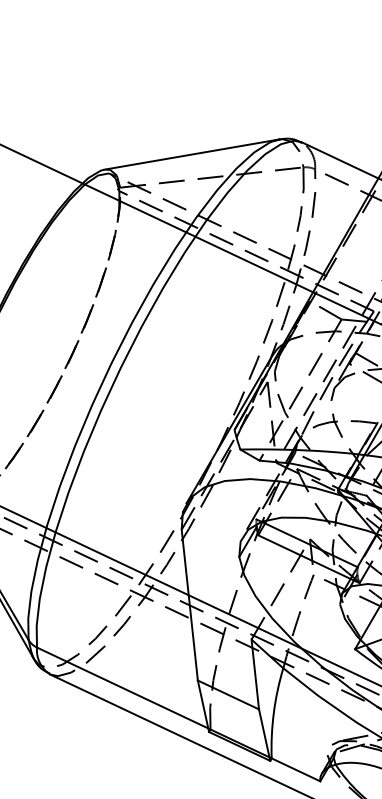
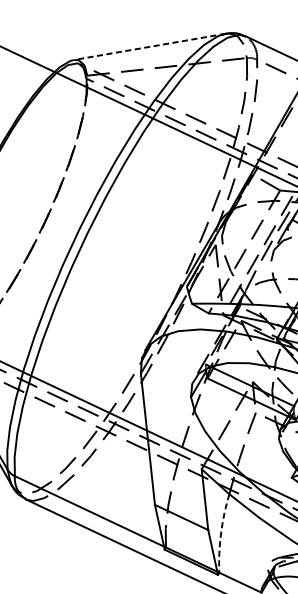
line: (191, 154) -> (149, 46), solid -> dashed
arc: (273, 712) -> (220, 532), solid -> dashed

